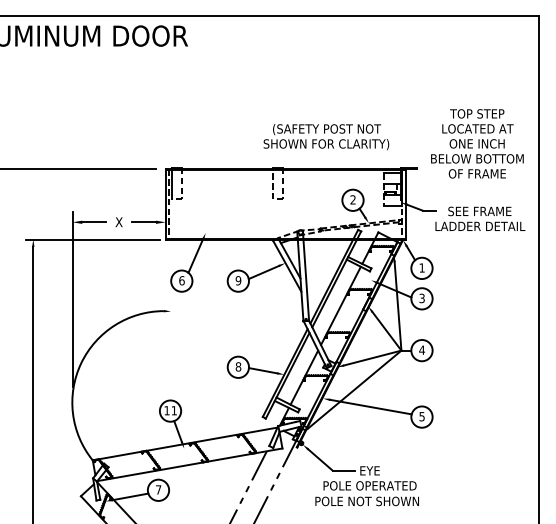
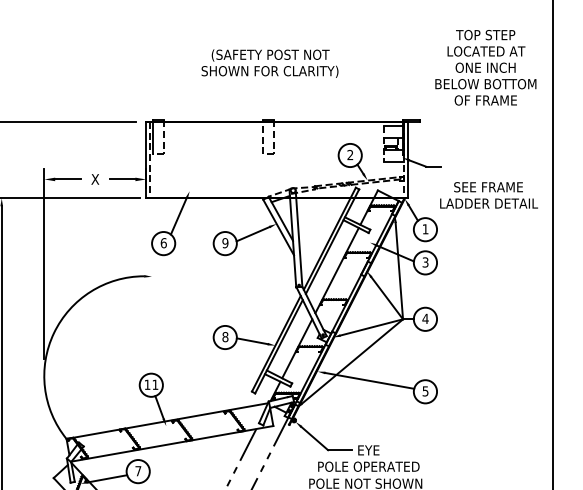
text: (326, 137) -> (270, 64), moved
text: (477, 143) -> (485, 67), moved
text: (480, 218) -> (489, 194), moved

